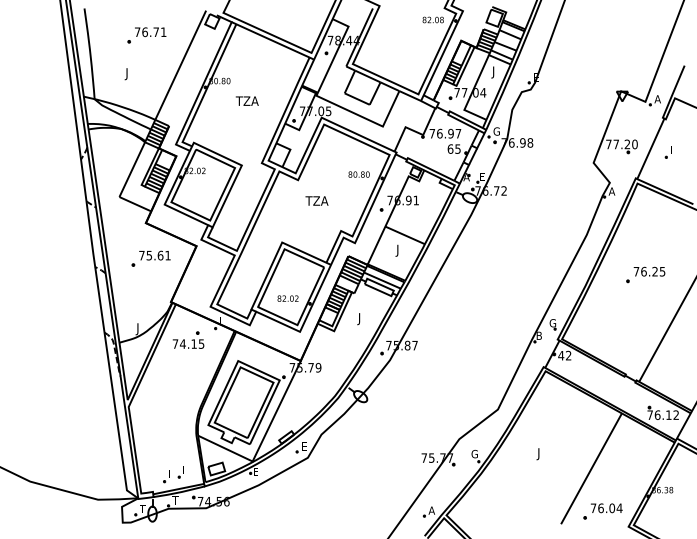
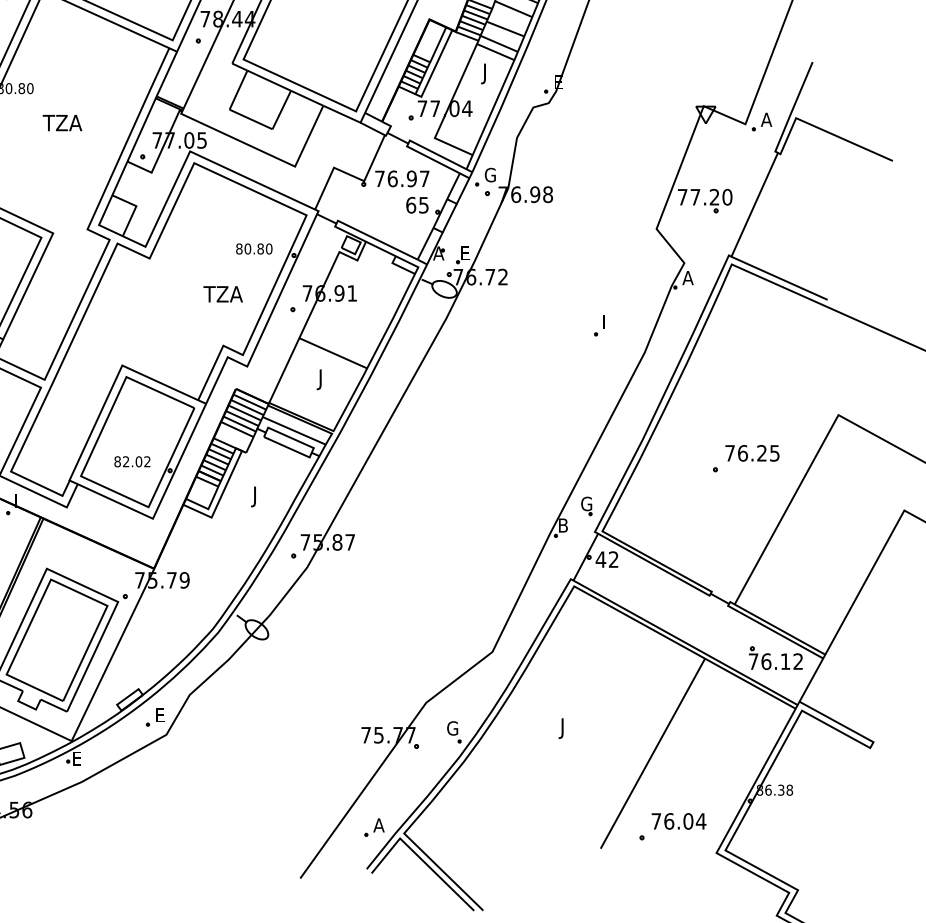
part: (667, 152) -> (597, 326), moved
text: (316, 200) -> (222, 293), moved
part: (645, 274) -> (745, 458), moved

